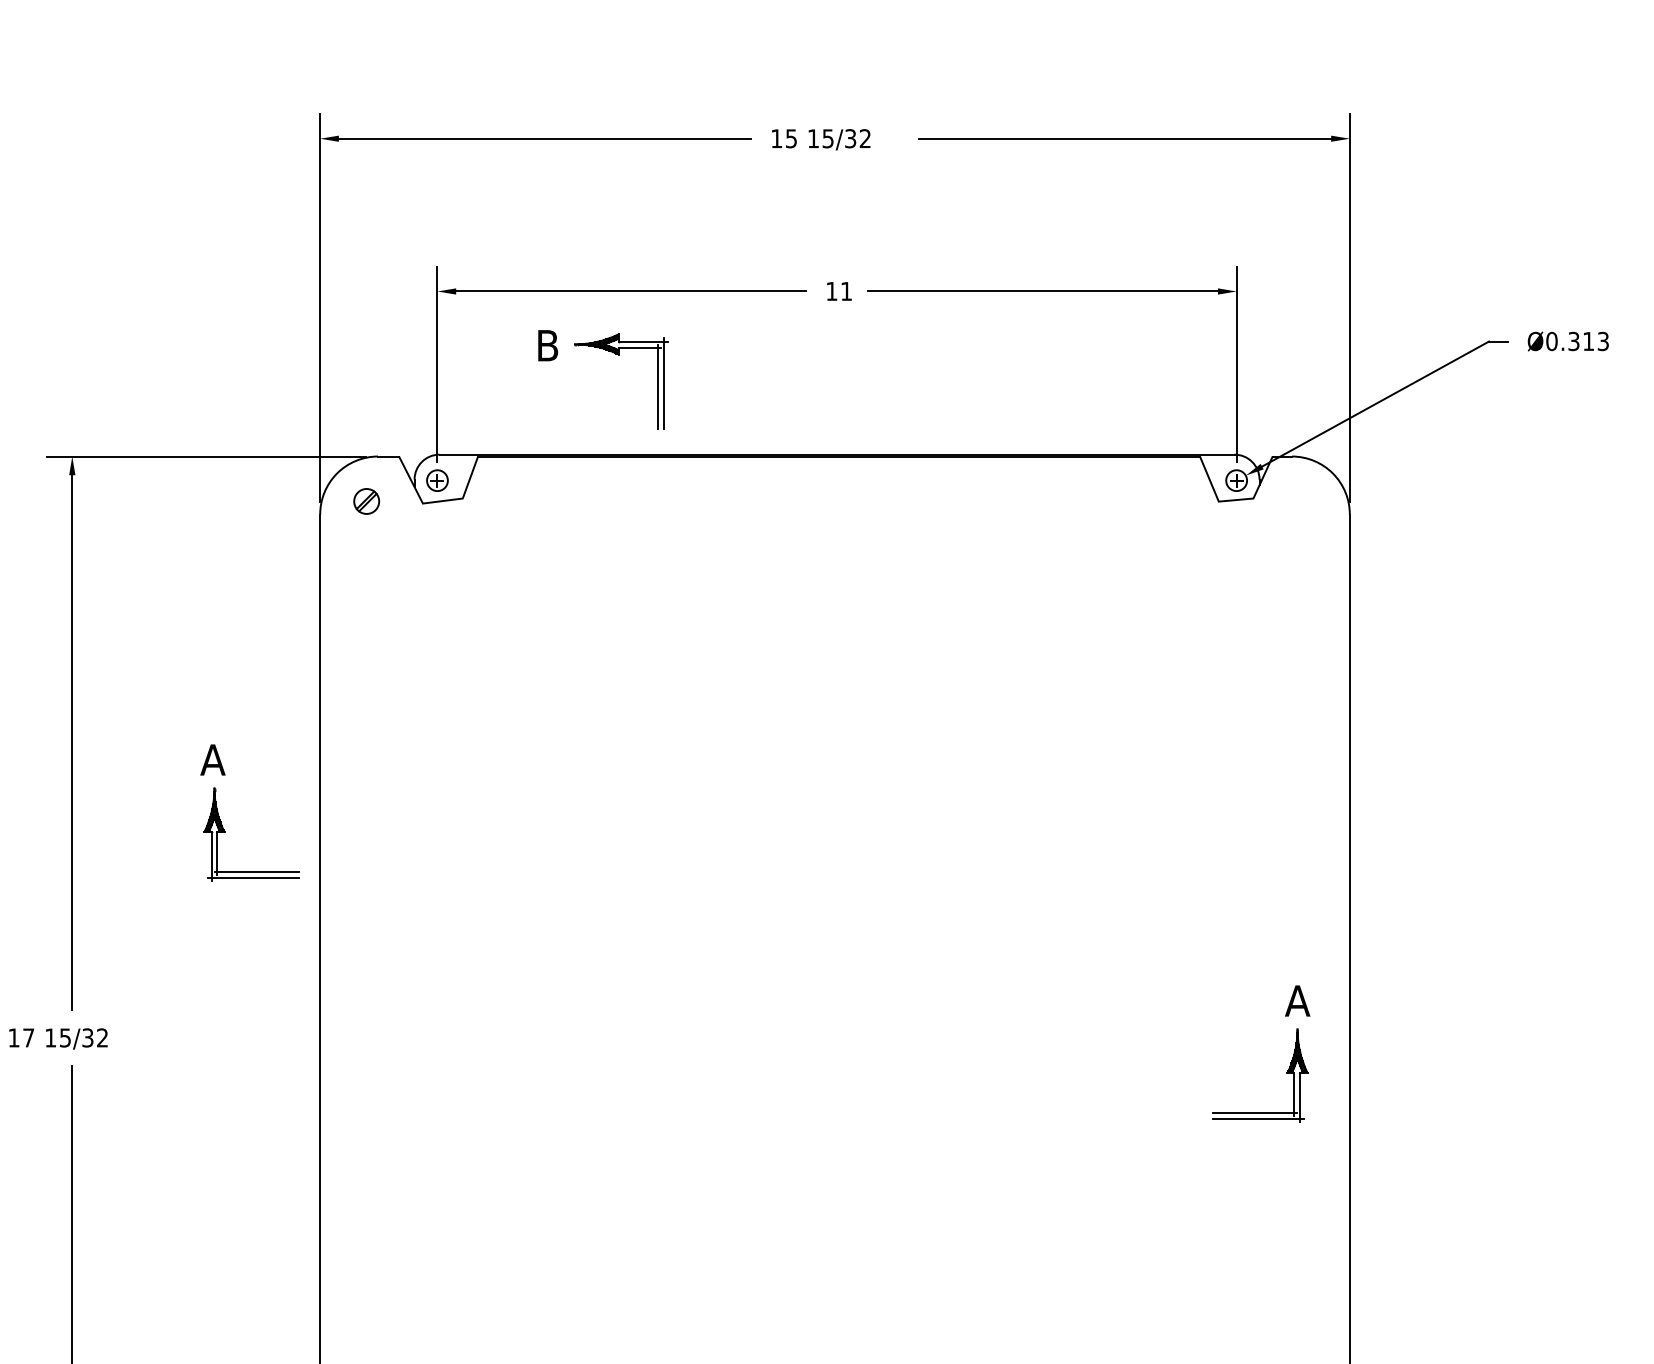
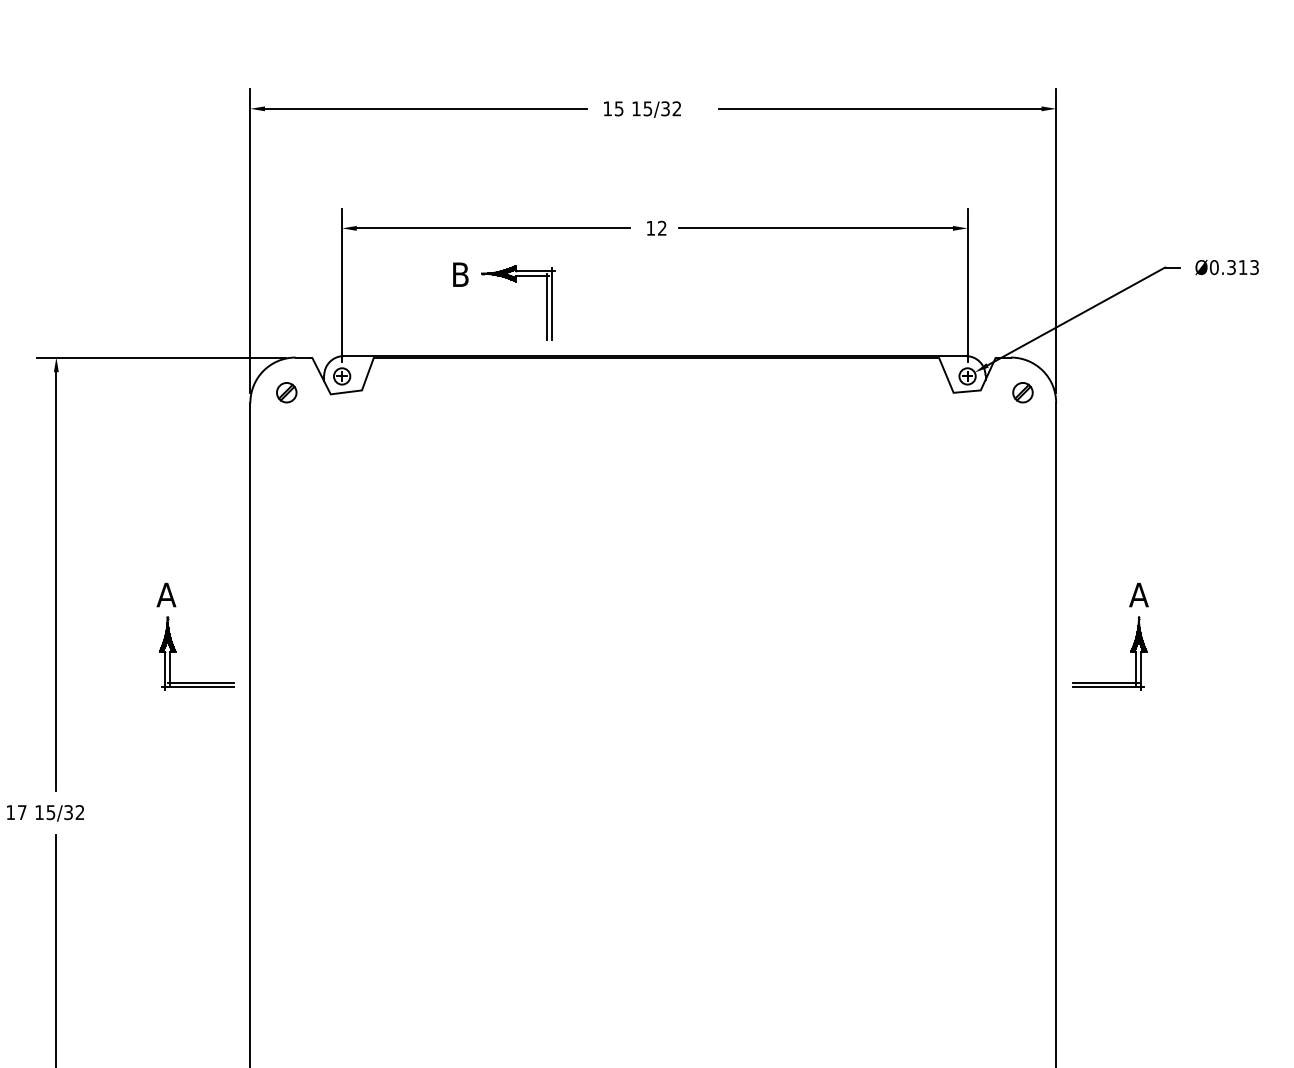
text: (846, 290) -> (662, 227), 11 -> 12
part: (615, 354) -> (513, 281), moved
part: (1307, 501) -> (1023, 392), added
part: (1290, 1062) -> (1133, 643), moved

